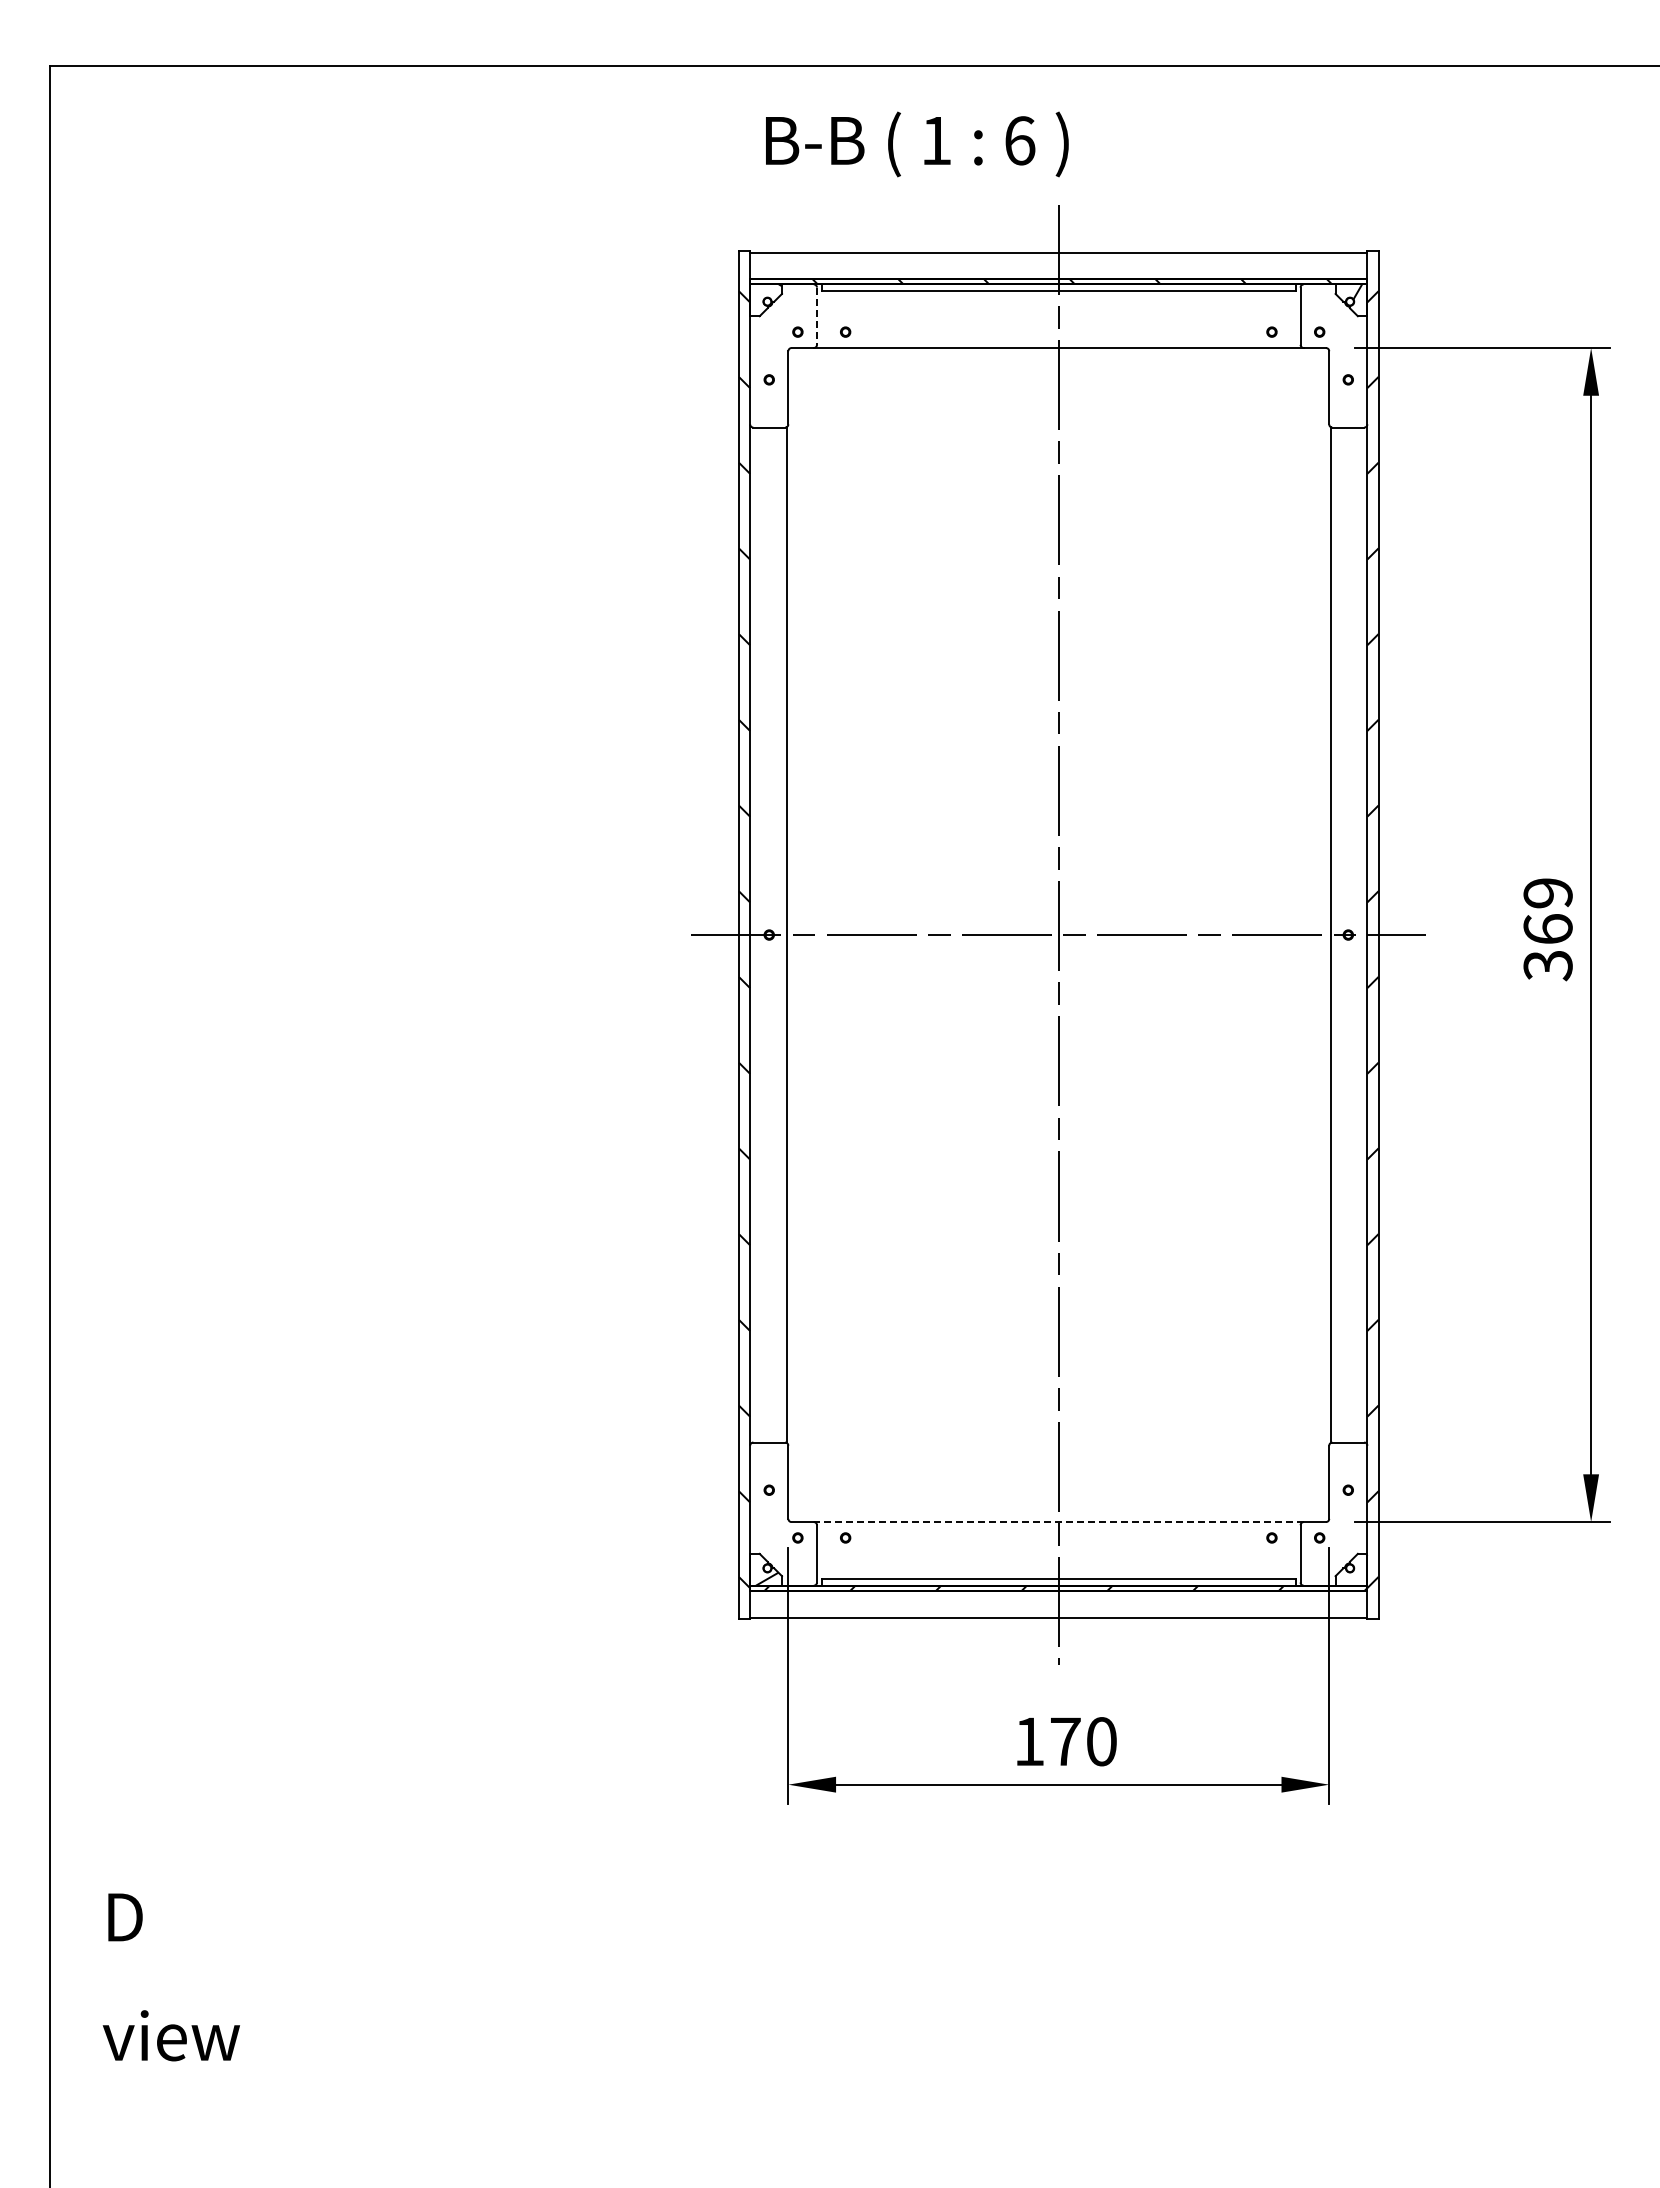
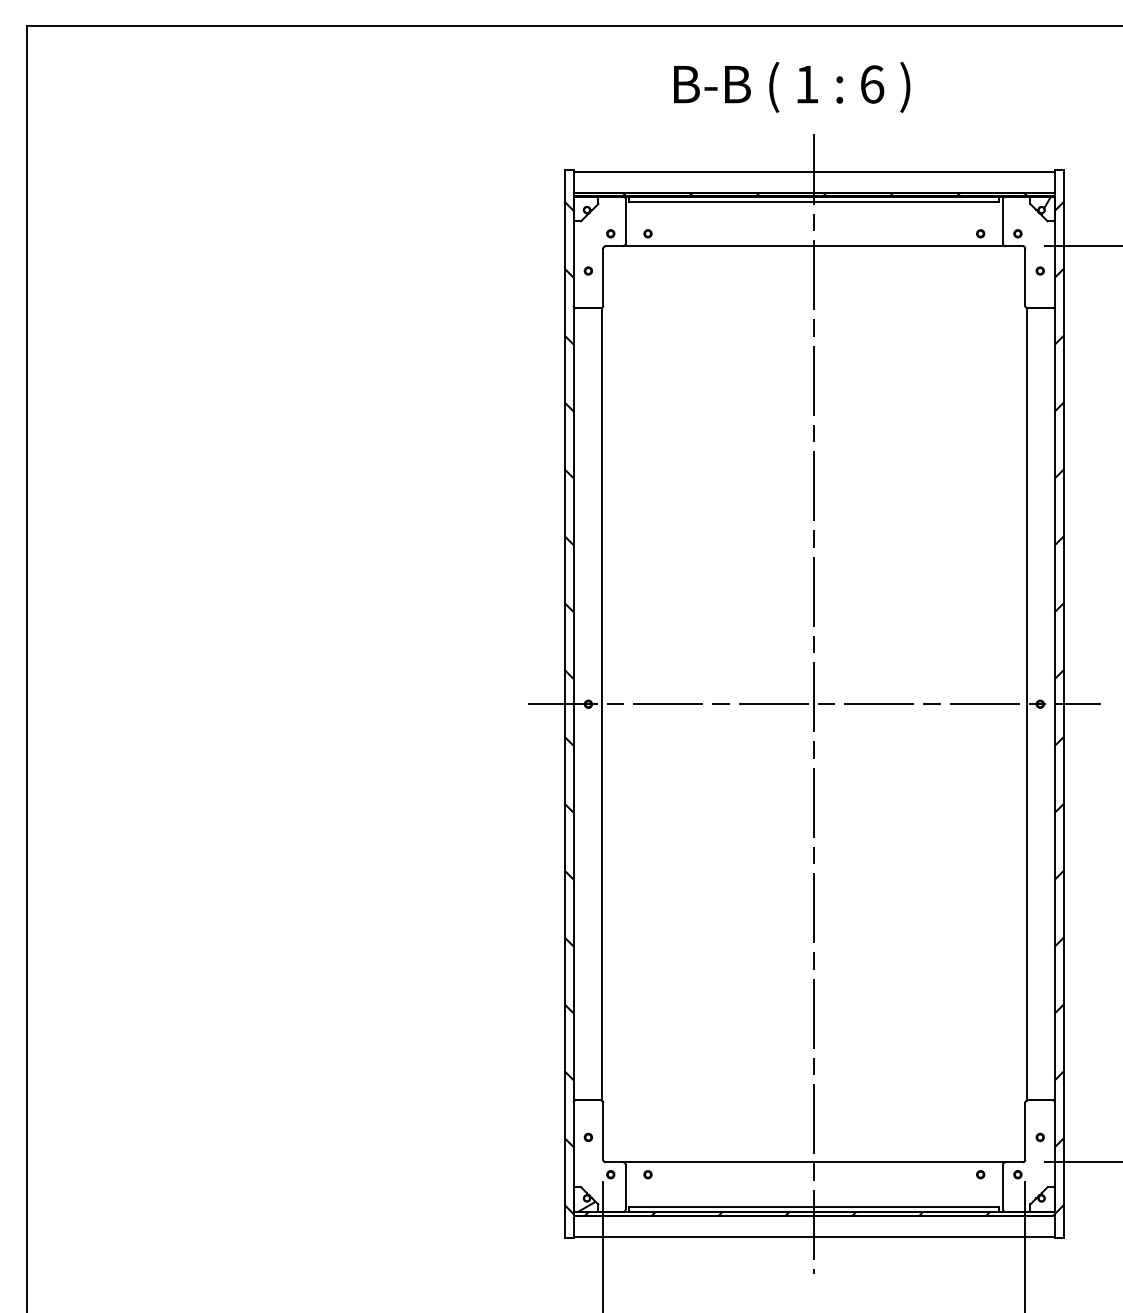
text: (917, 144) -> (792, 87), moved
line: (816, 316) -> (625, 221), dashed -> solid
line: (1058, 1522) -> (814, 1162), dashed -> solid

